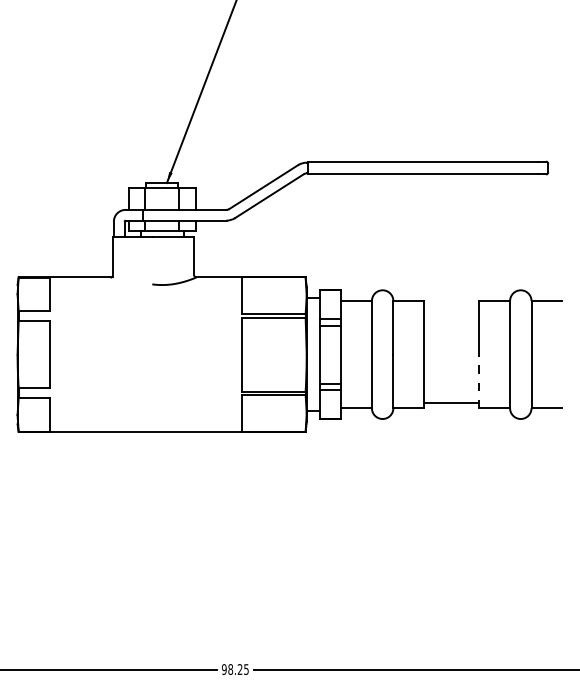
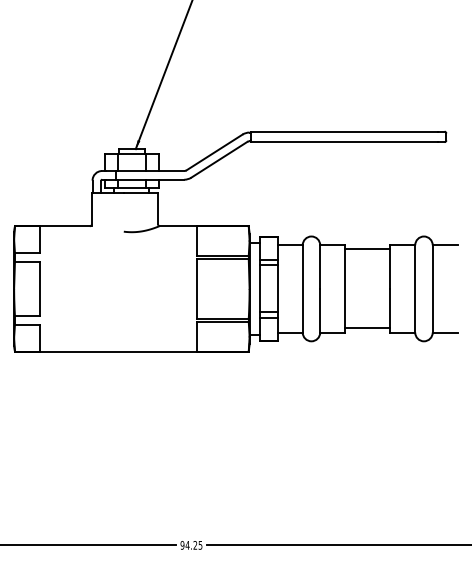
line: (451, 306) -> (367, 249), added
line: (479, 381) -> (390, 310), dashed -> solid
text: (230, 669) -> (187, 545), 98.25 -> 94.25

